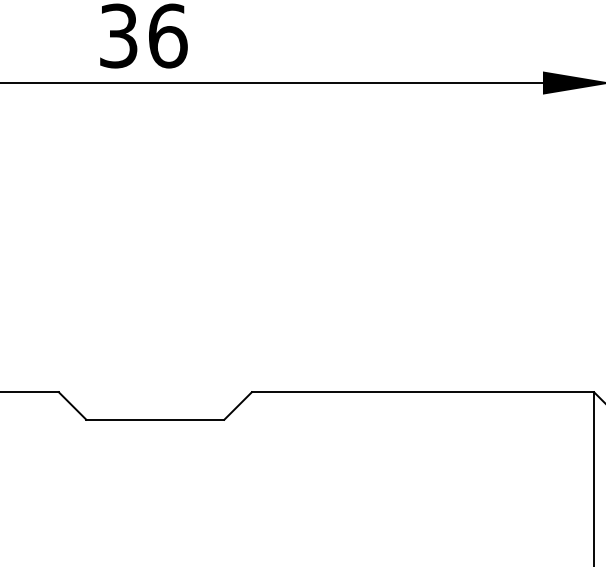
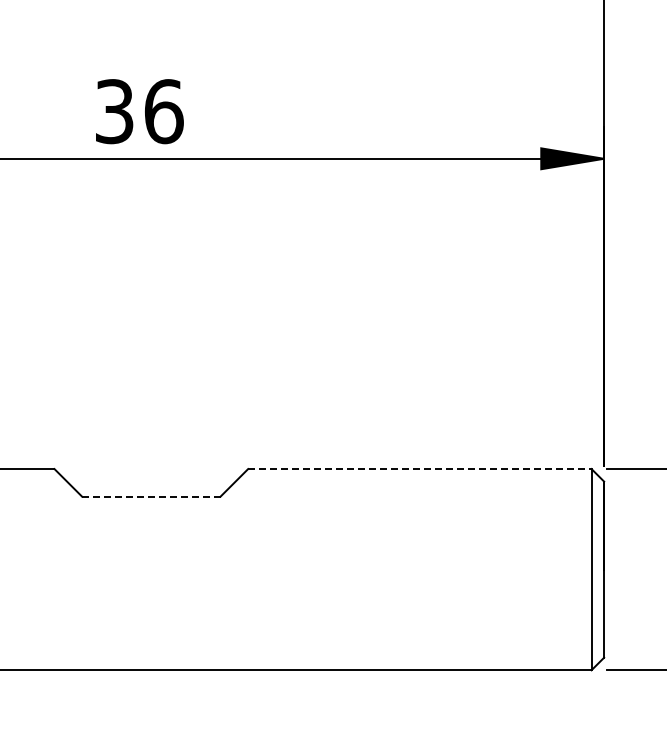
line: (422, 392) -> (419, 469), solid -> dashed
line: (155, 419) -> (151, 496), solid -> dashed

